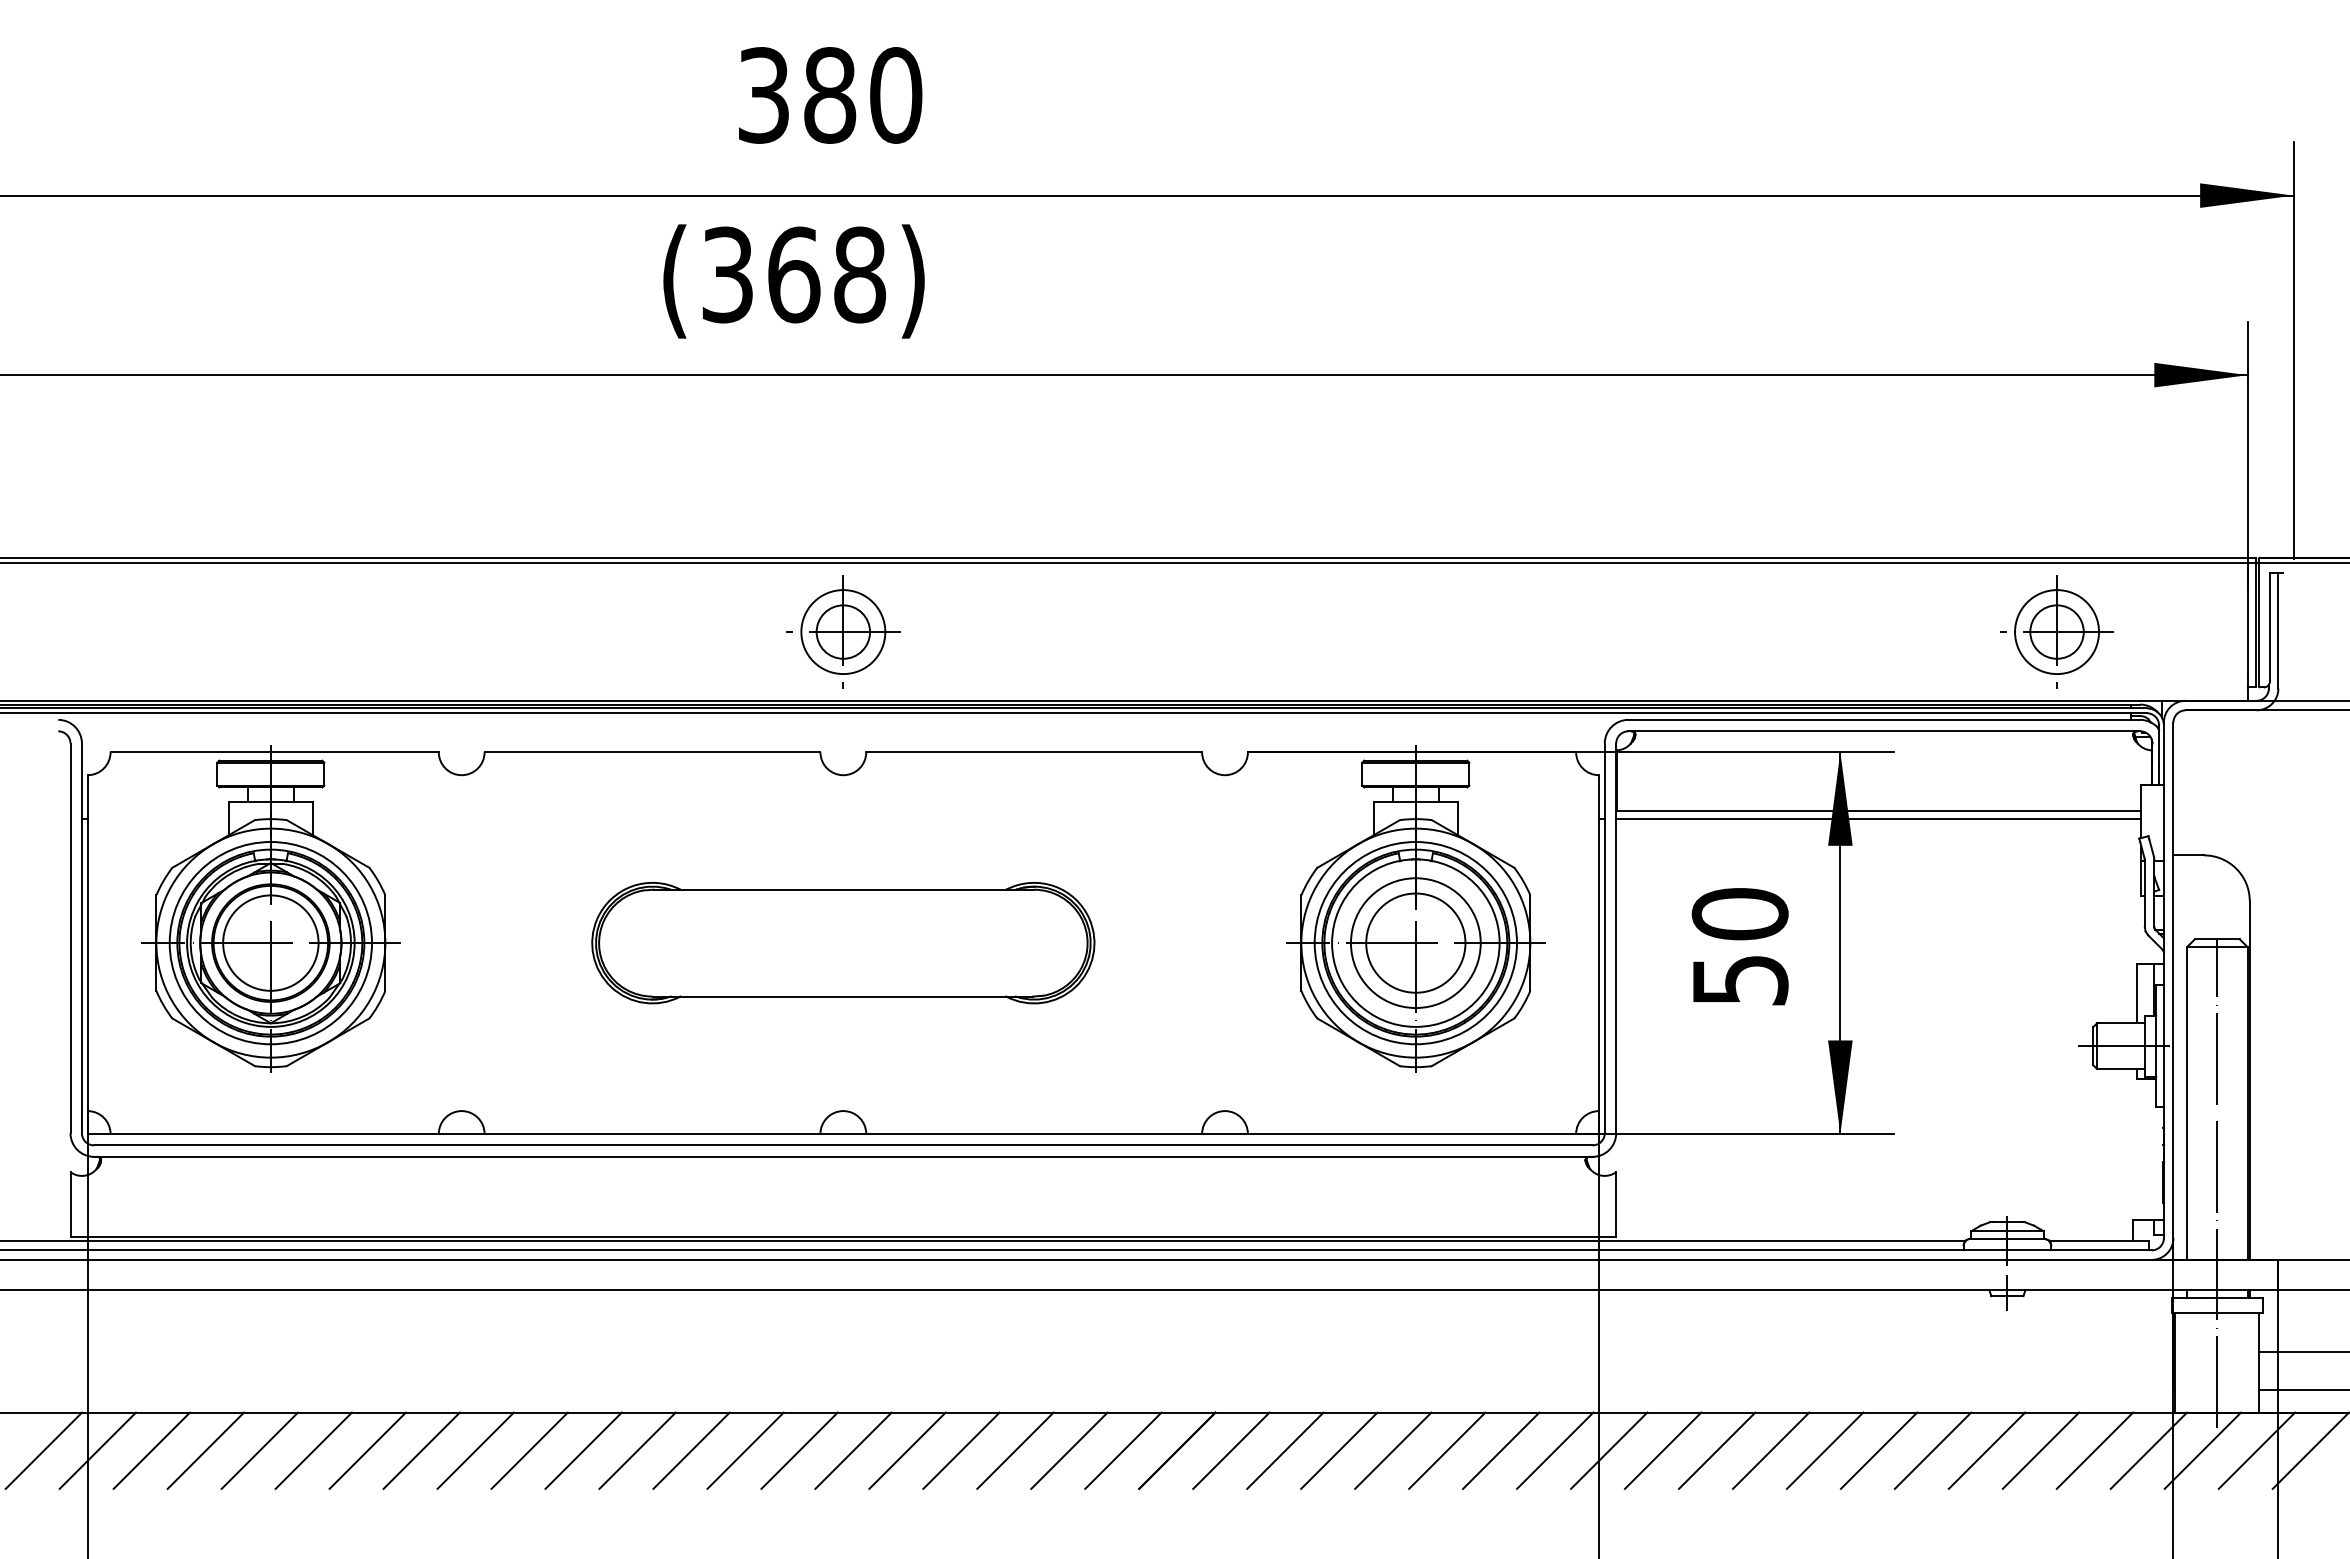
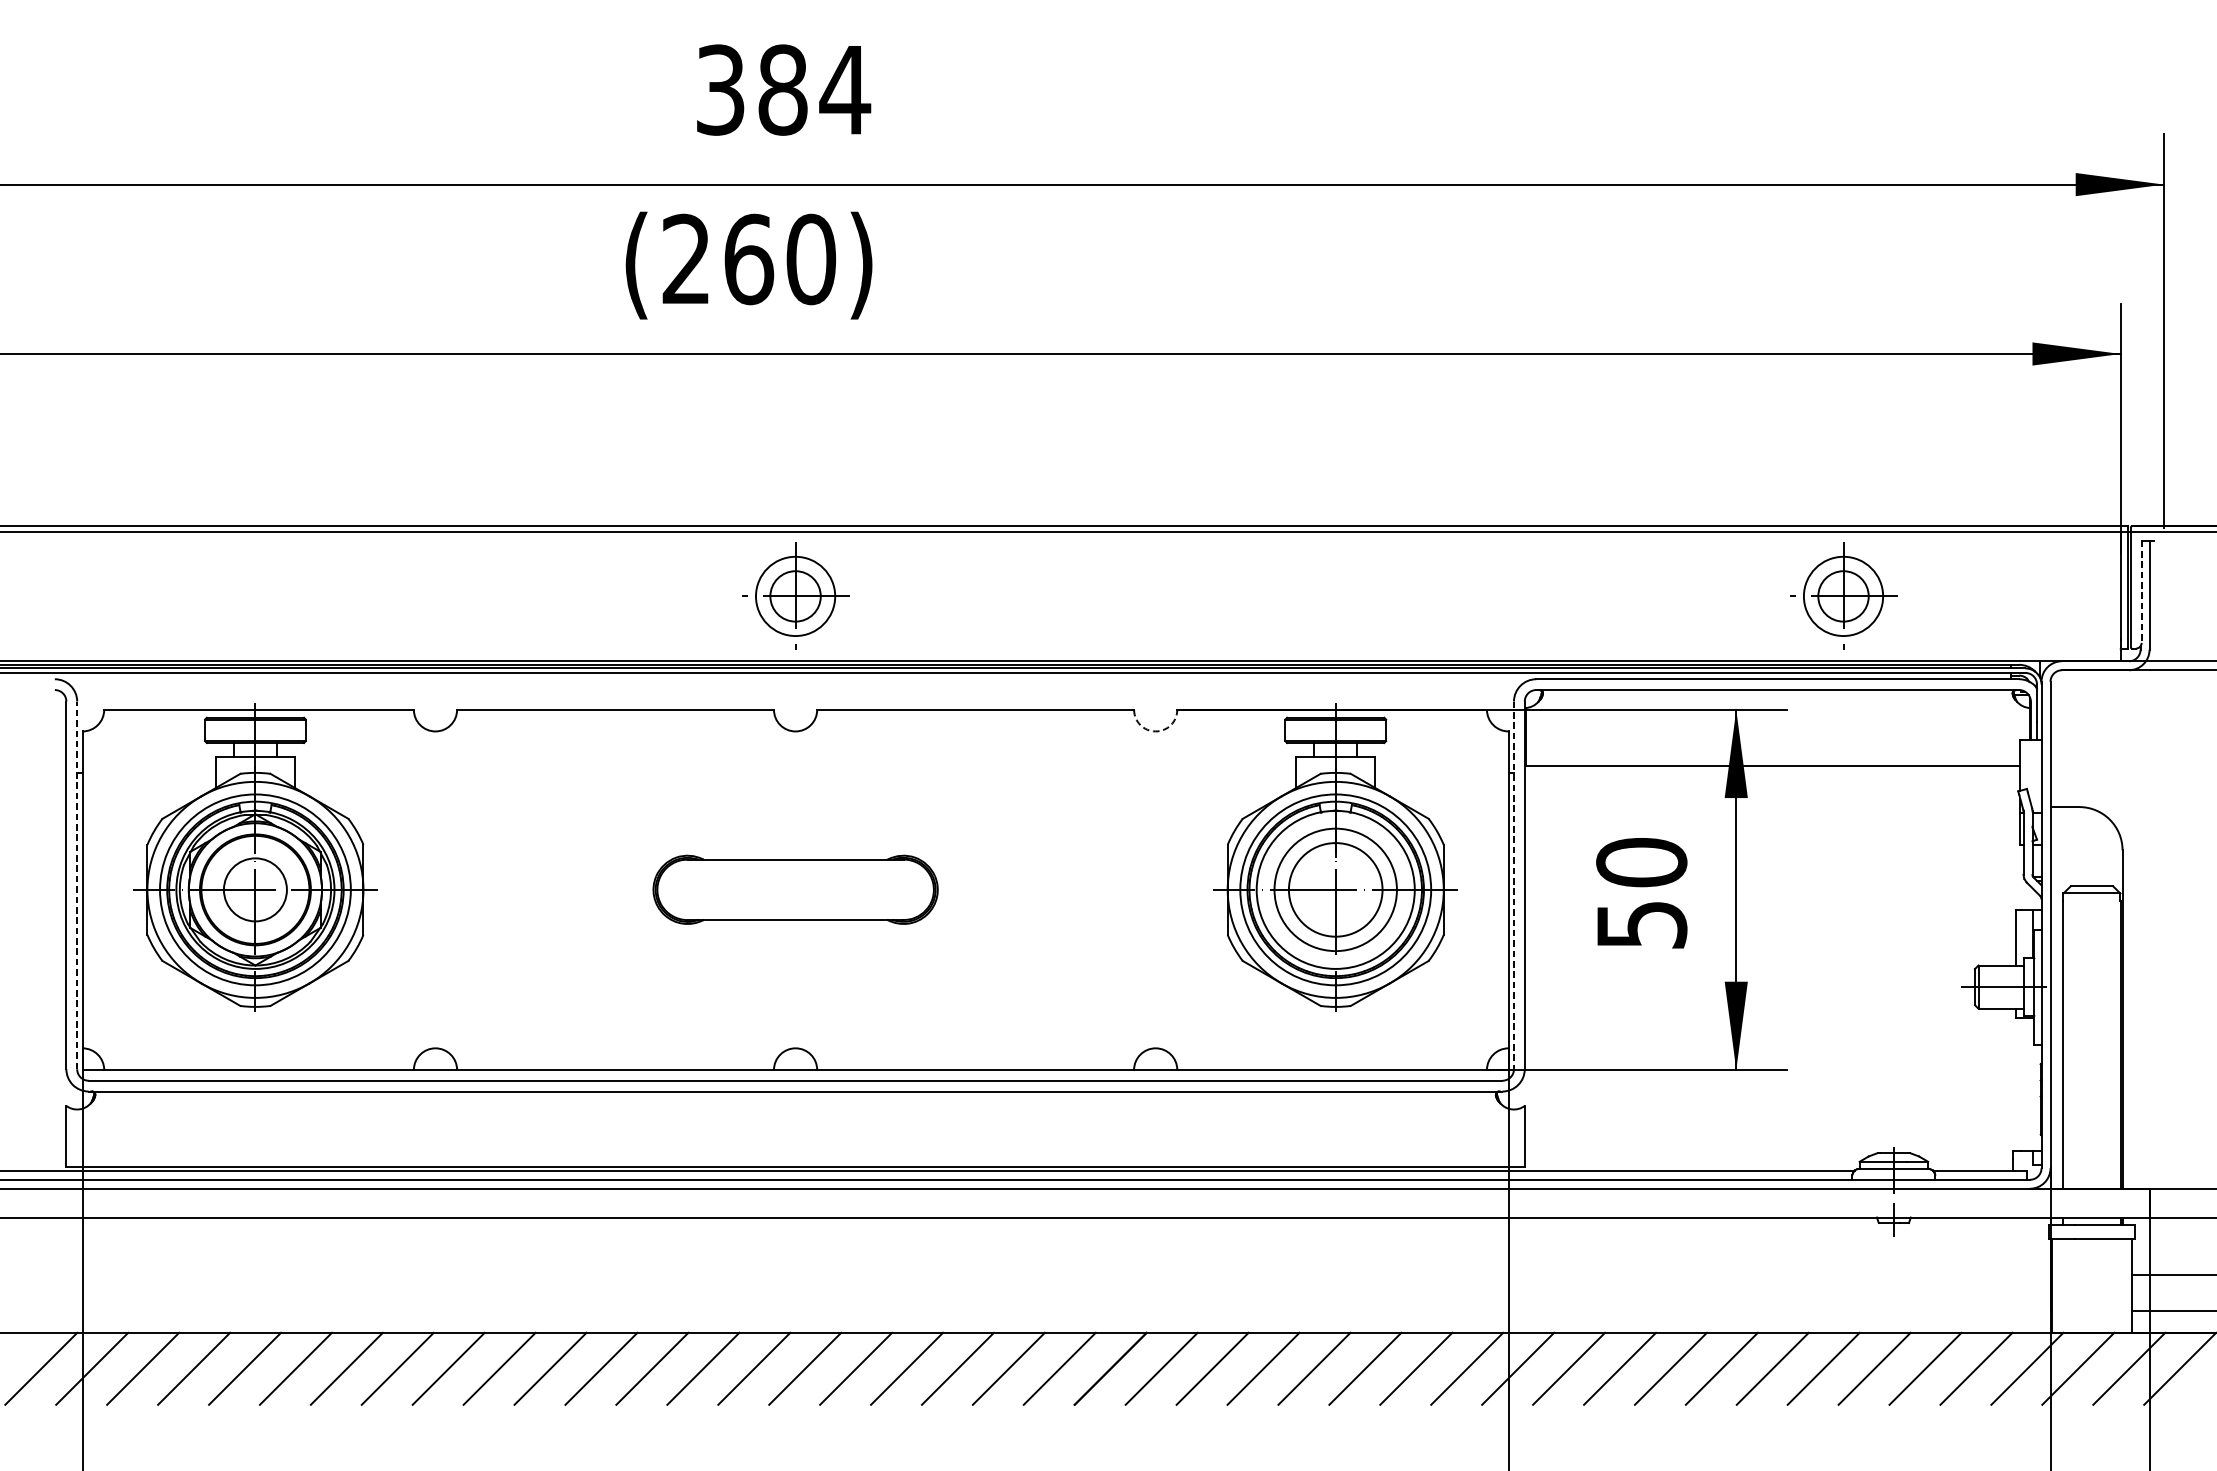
text: (895, 95) -> (844, 90), 380 -> 384
text: (794, 274) -> (749, 259), 368 -> 260
line: (2270, 627) -> (2142, 592), solid -> dashed
part: (2056, 631) -> (1843, 595), moved
arc: (1225, 775) -> (1156, 731), solid -> dashed
line: (1878, 819) -> (1772, 773), removed
line: (81, 938) -> (76, 885), solid -> dashed
line: (1604, 938) -> (1513, 885), solid -> dashed
circle: (270, 942) -> (255, 889), size x0.7
part: (843, 942) -> (795, 889), size x0.6
line: (2217, 1183) -> (2092, 1116), removed

